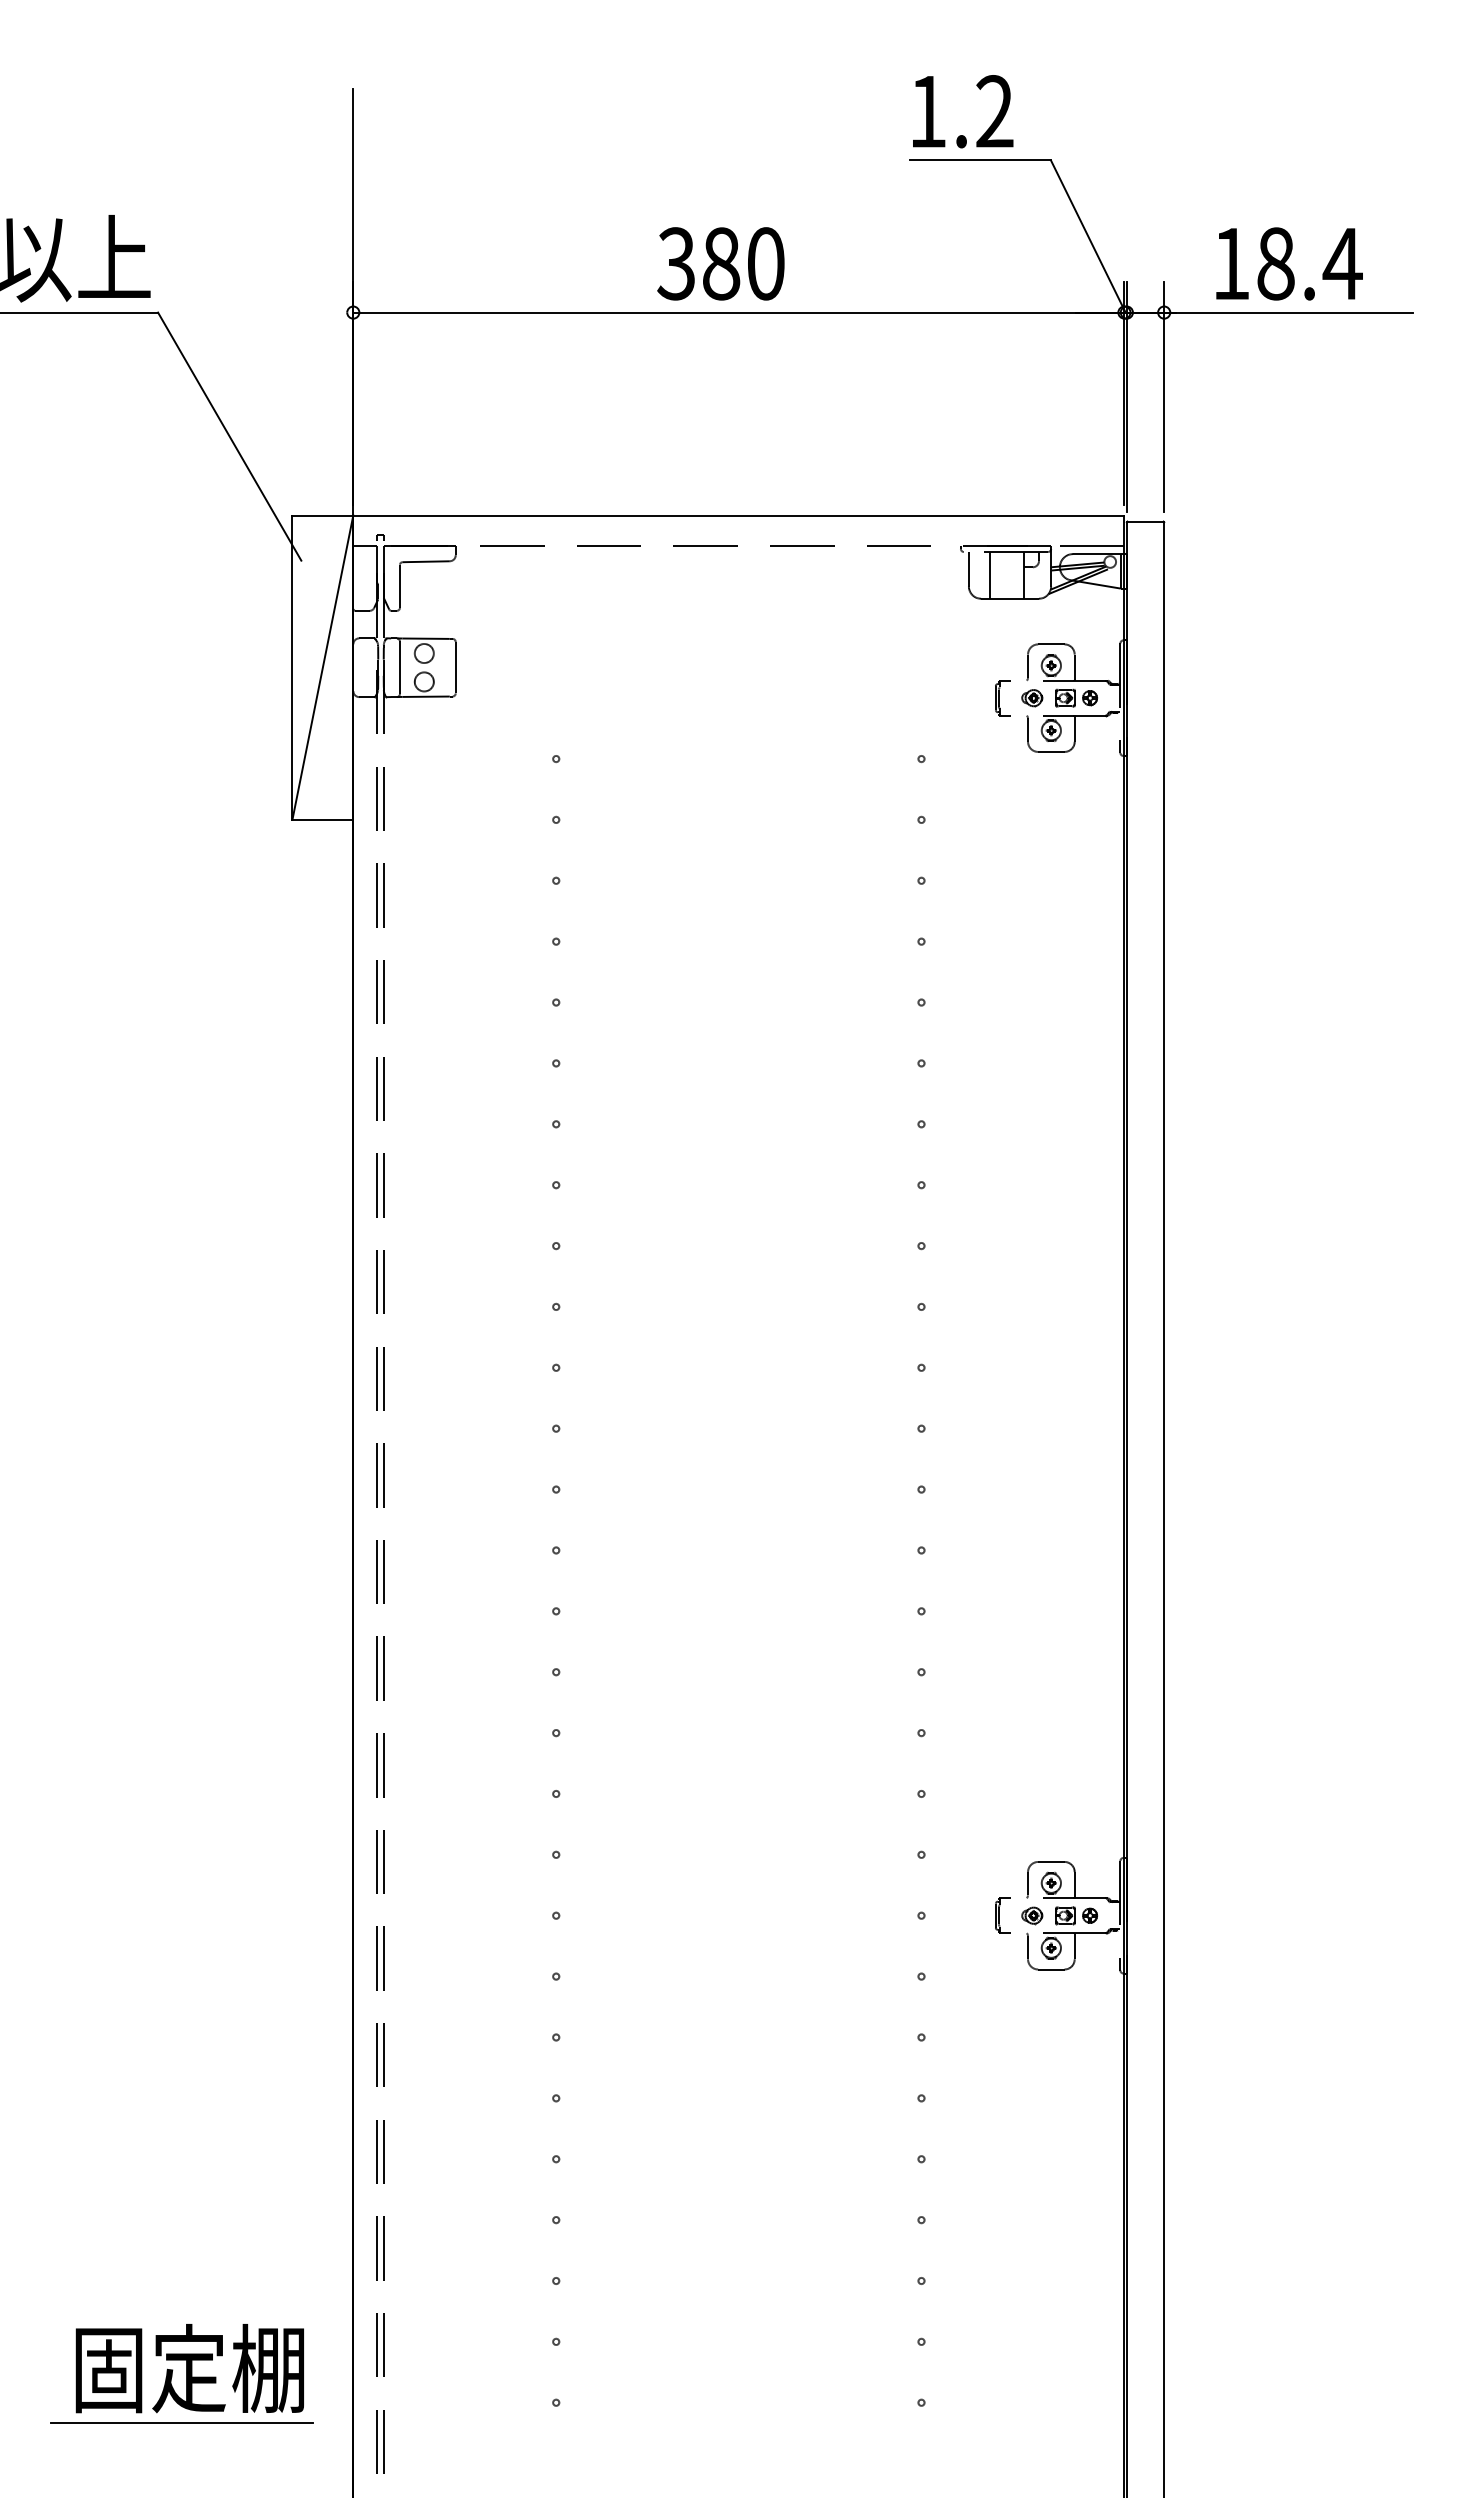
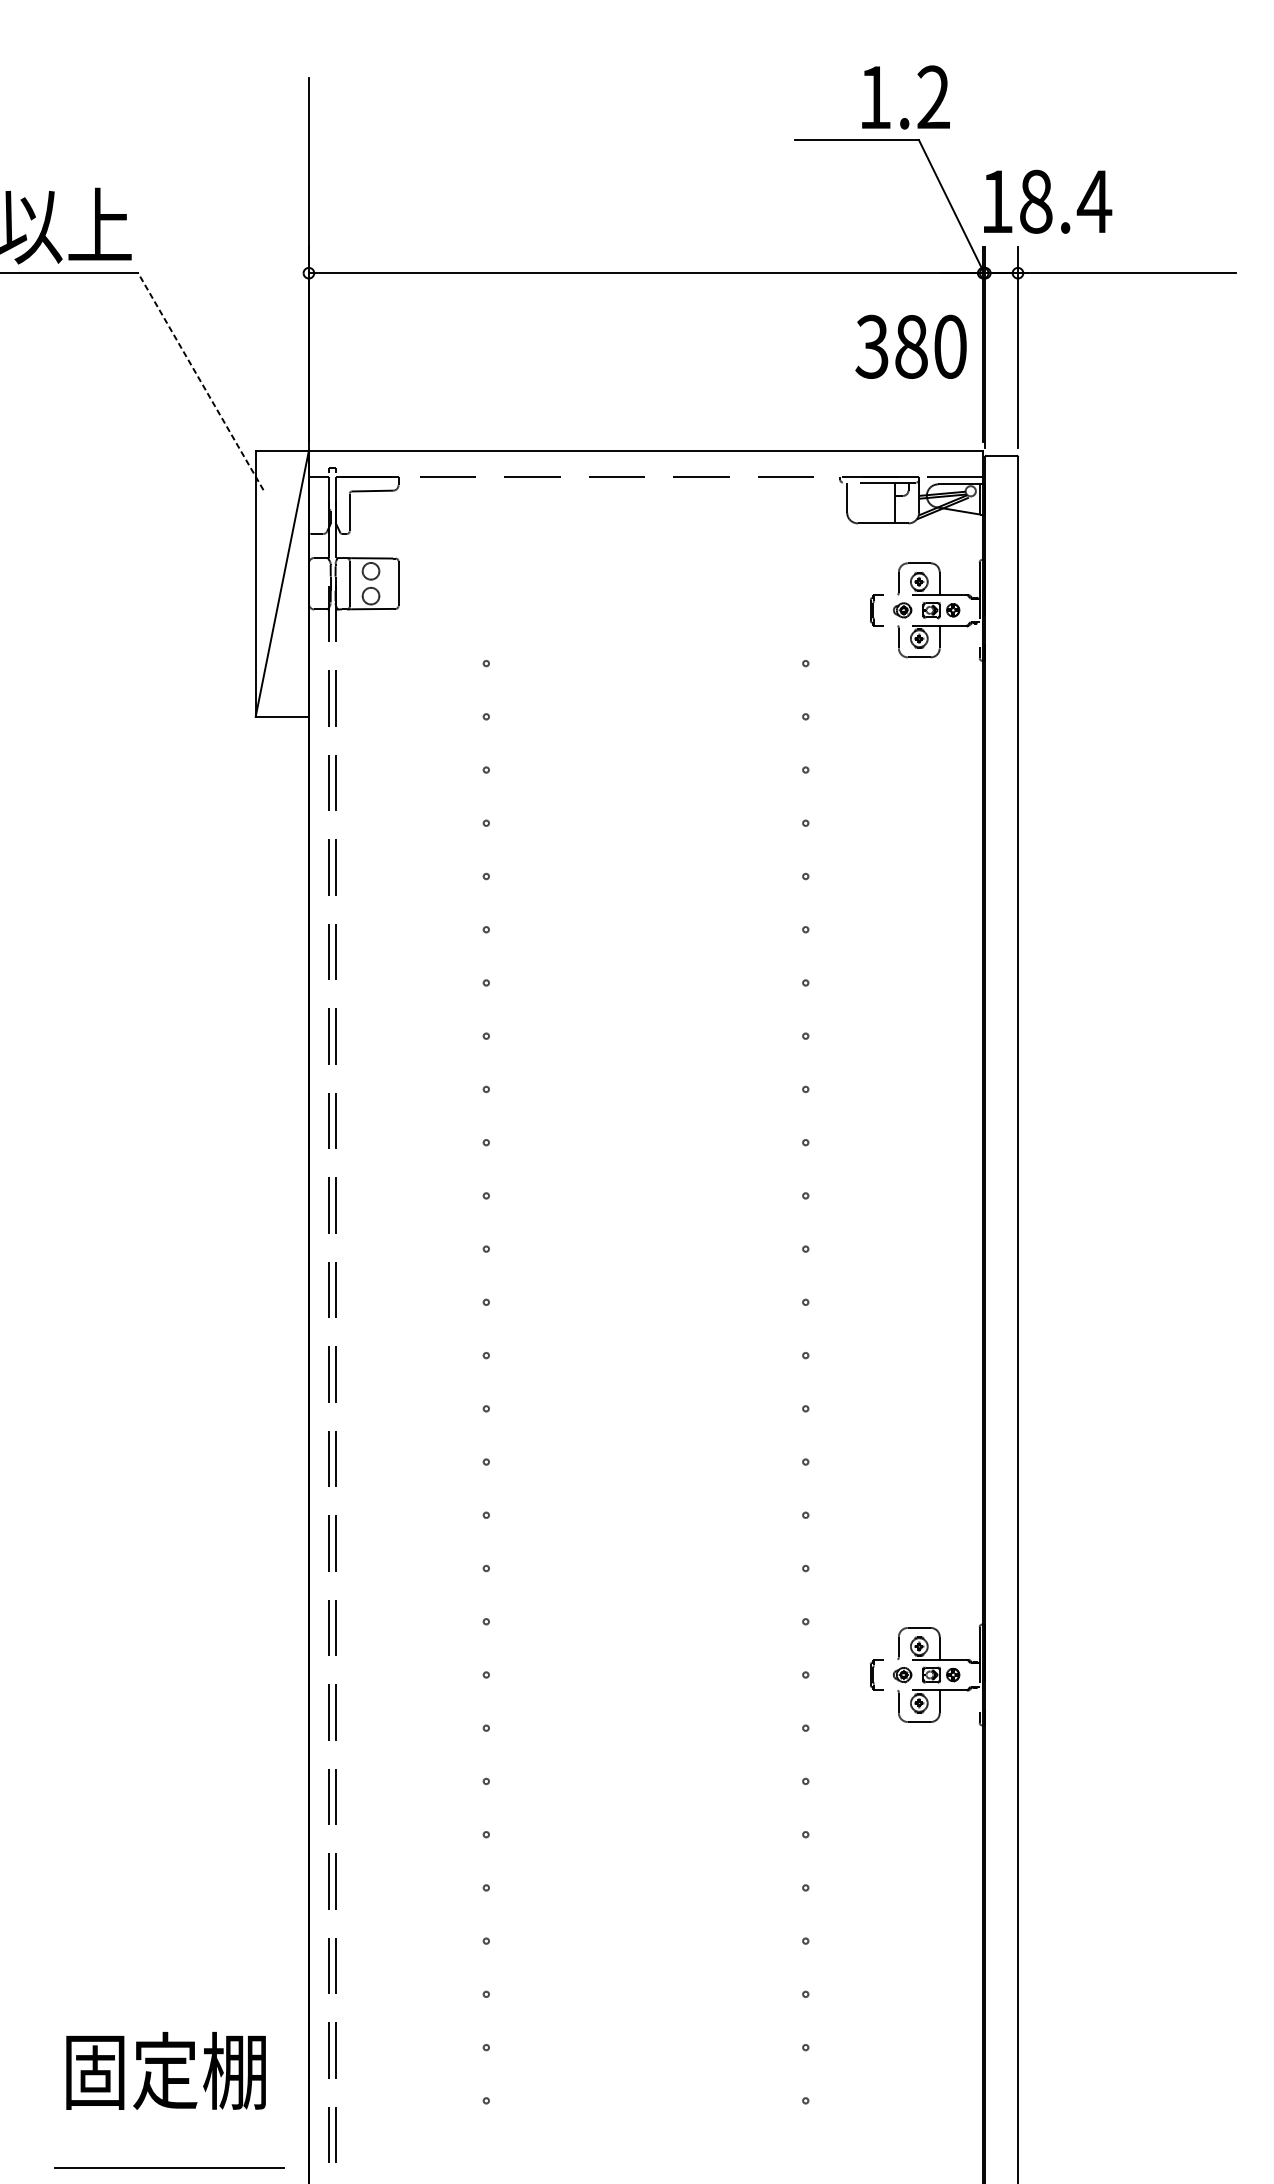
text: (963, 111) -> (906, 97), moved
text: (720, 263) -> (910, 346), moved
text: (1289, 263) -> (1047, 201), moved
line: (229, 436) -> (200, 381), solid -> dashed
line: (990, 575) -> (866, 503), removed
line: (181, 2422) -> (169, 2167), moved

